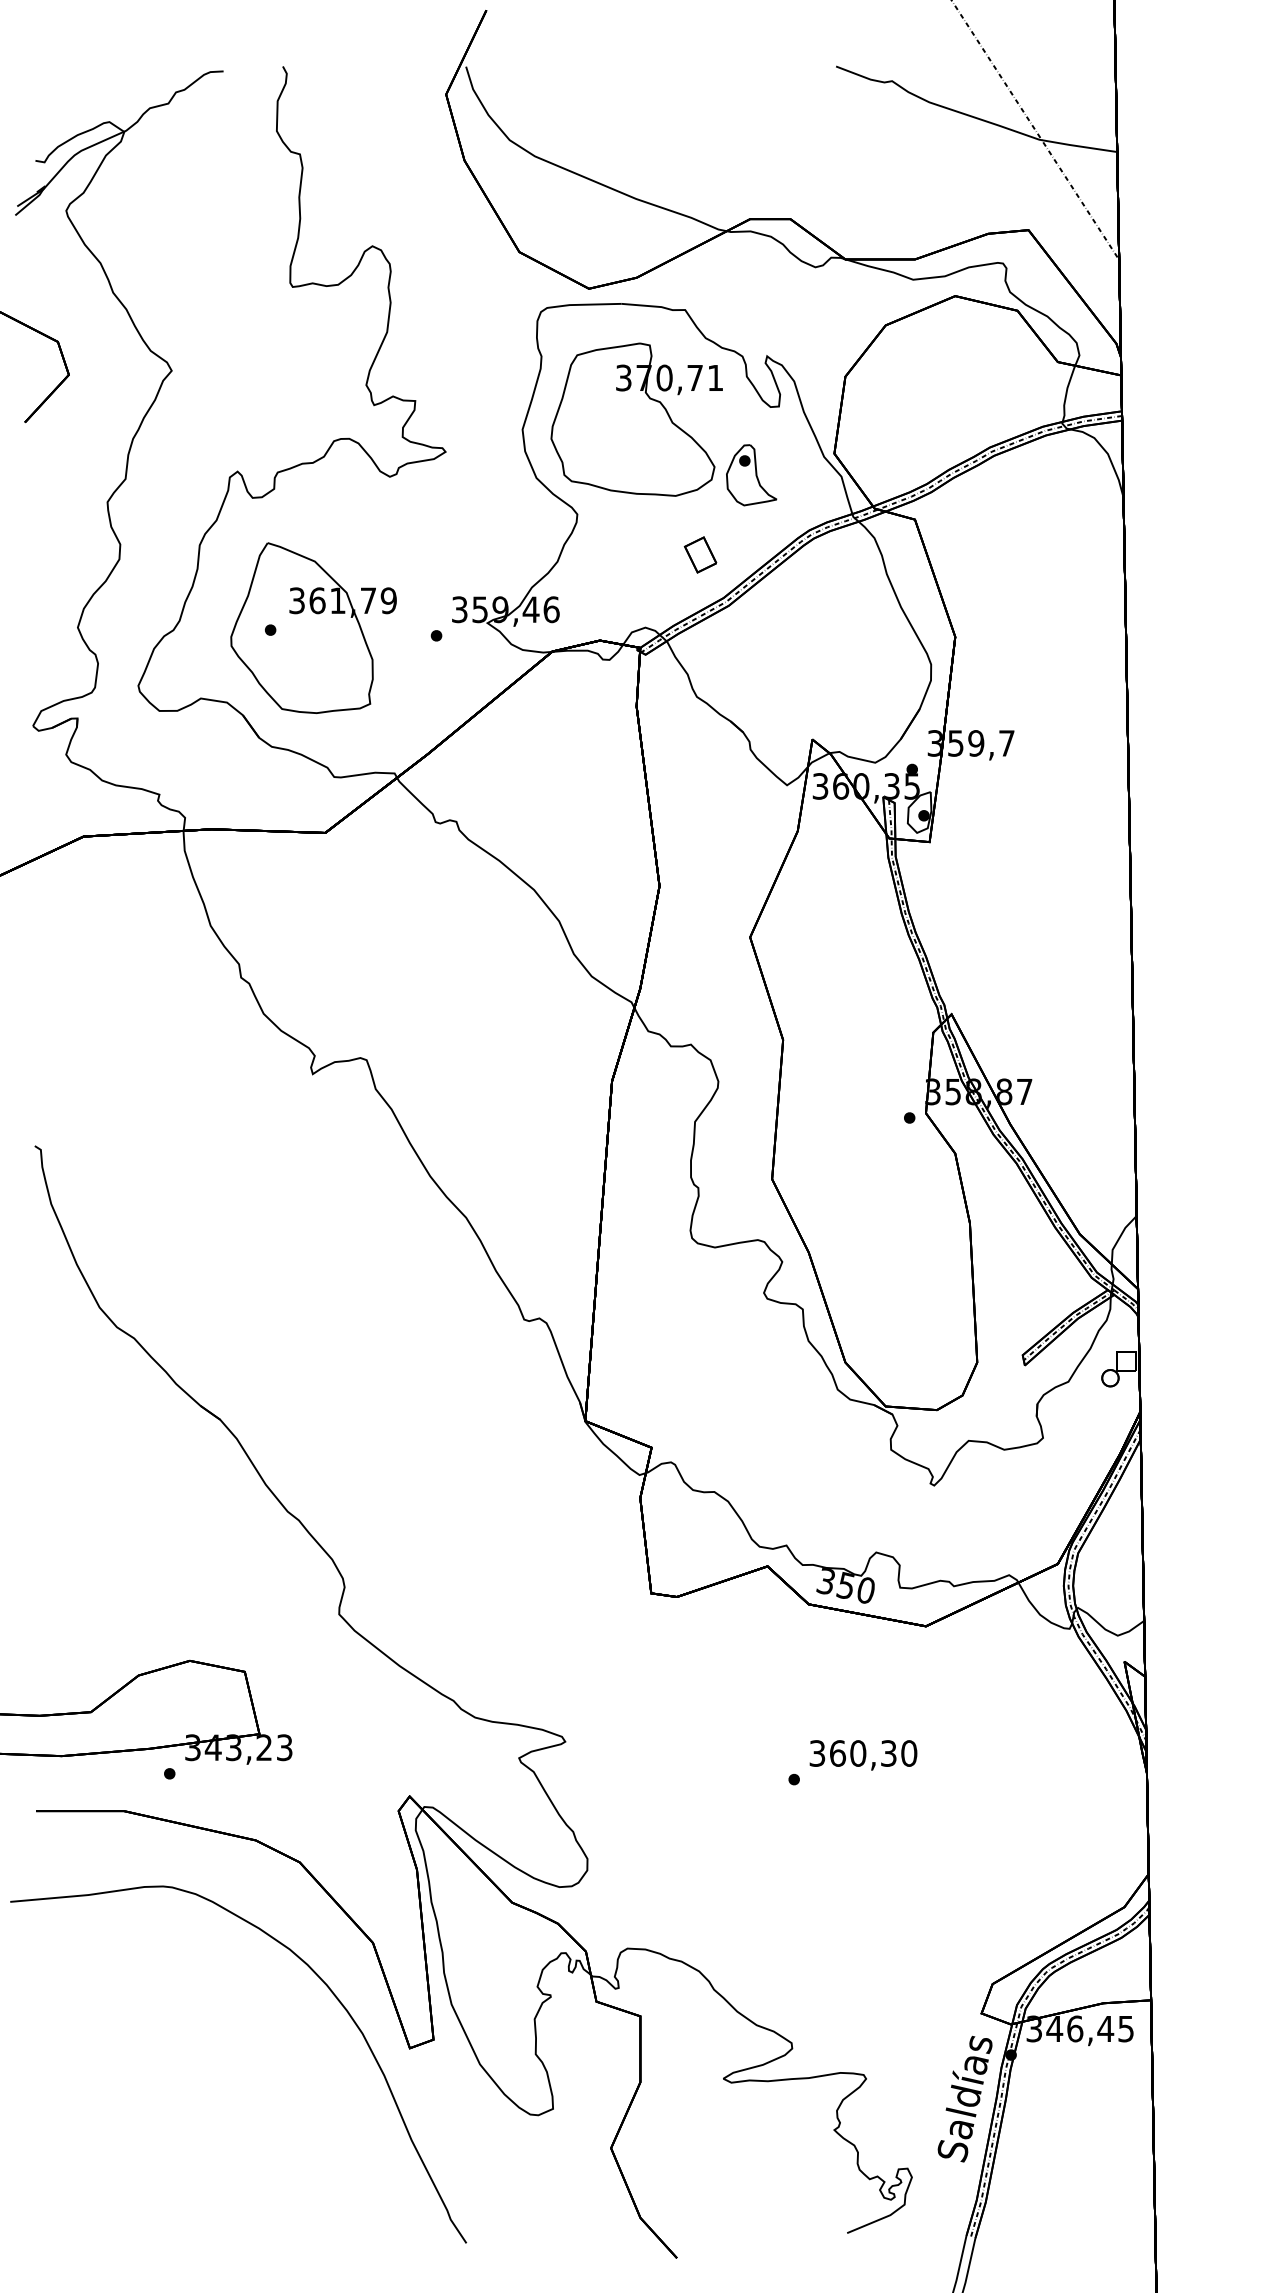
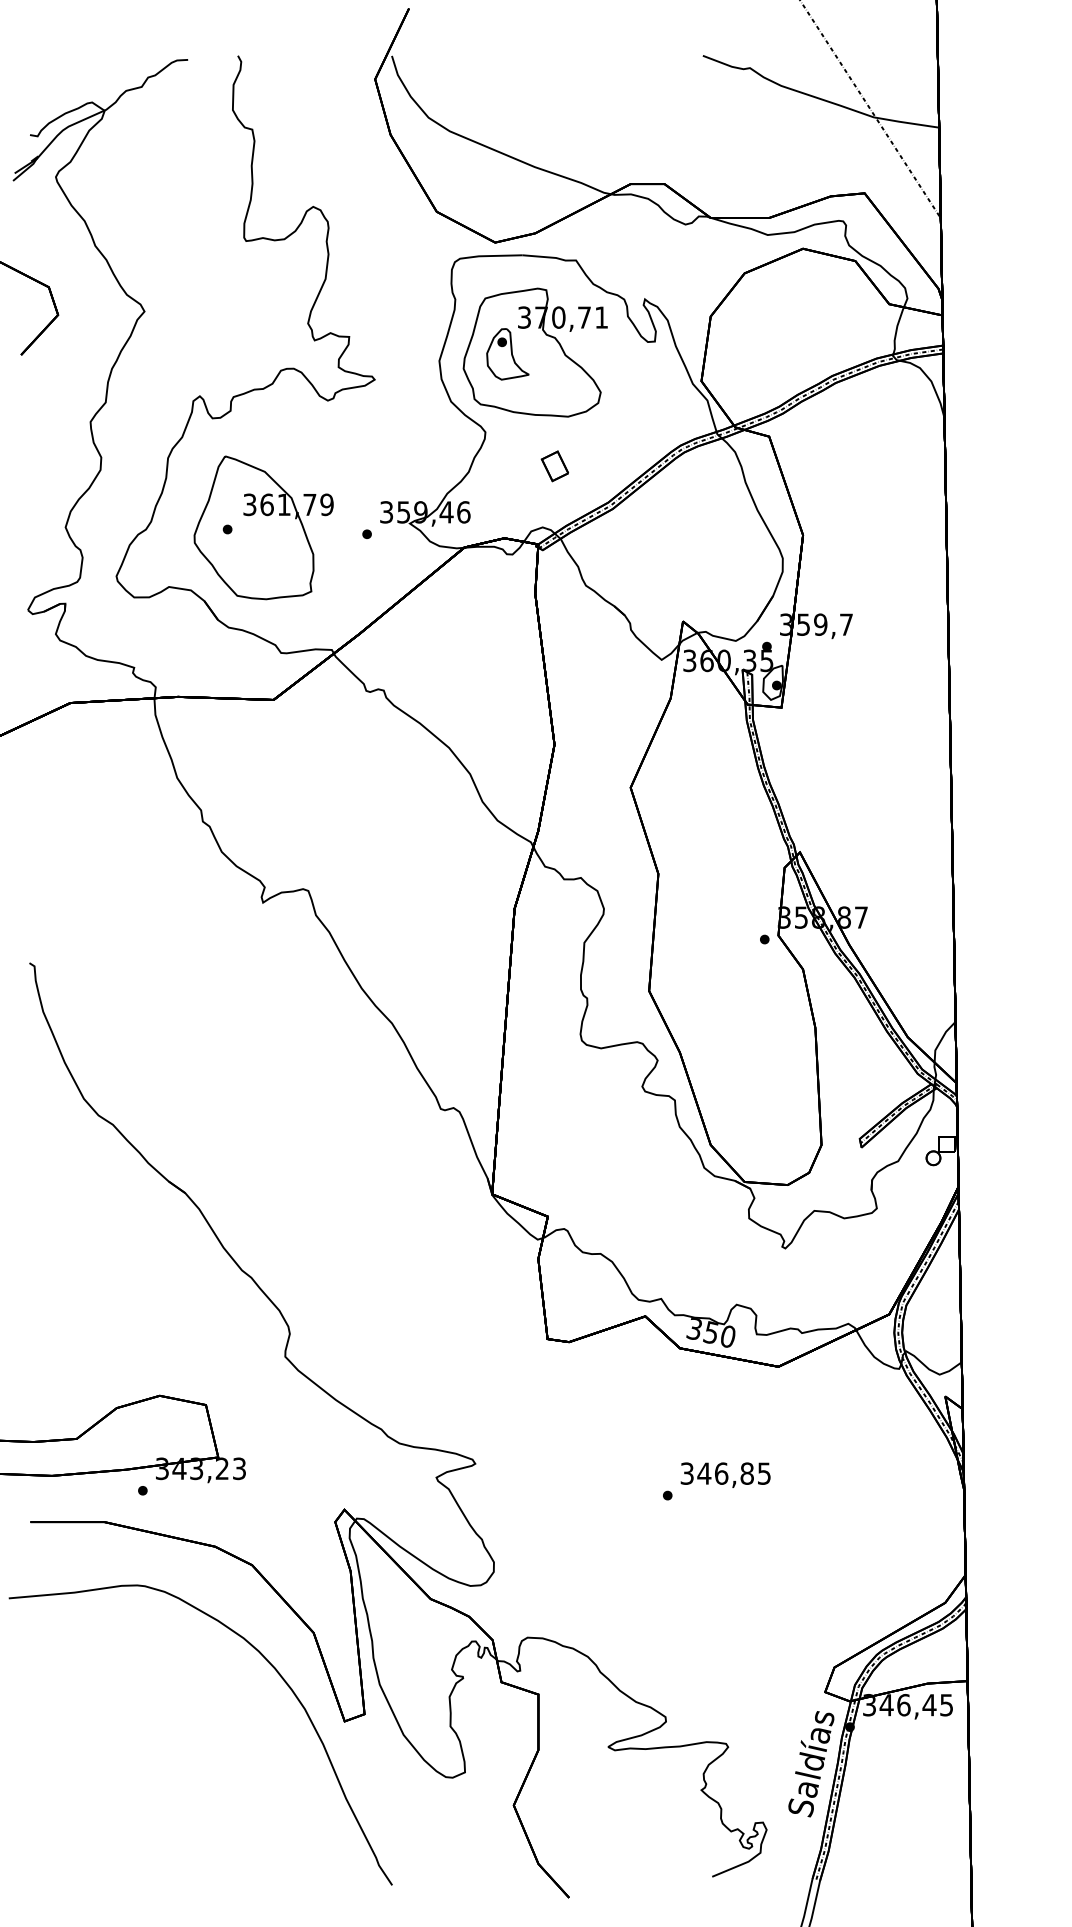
part: (751, 475) -> (507, 354), moved
part: (699, 555) -> (554, 466), moved
text: (873, 1753) -> (734, 1473), 360,30 -> 346,85

